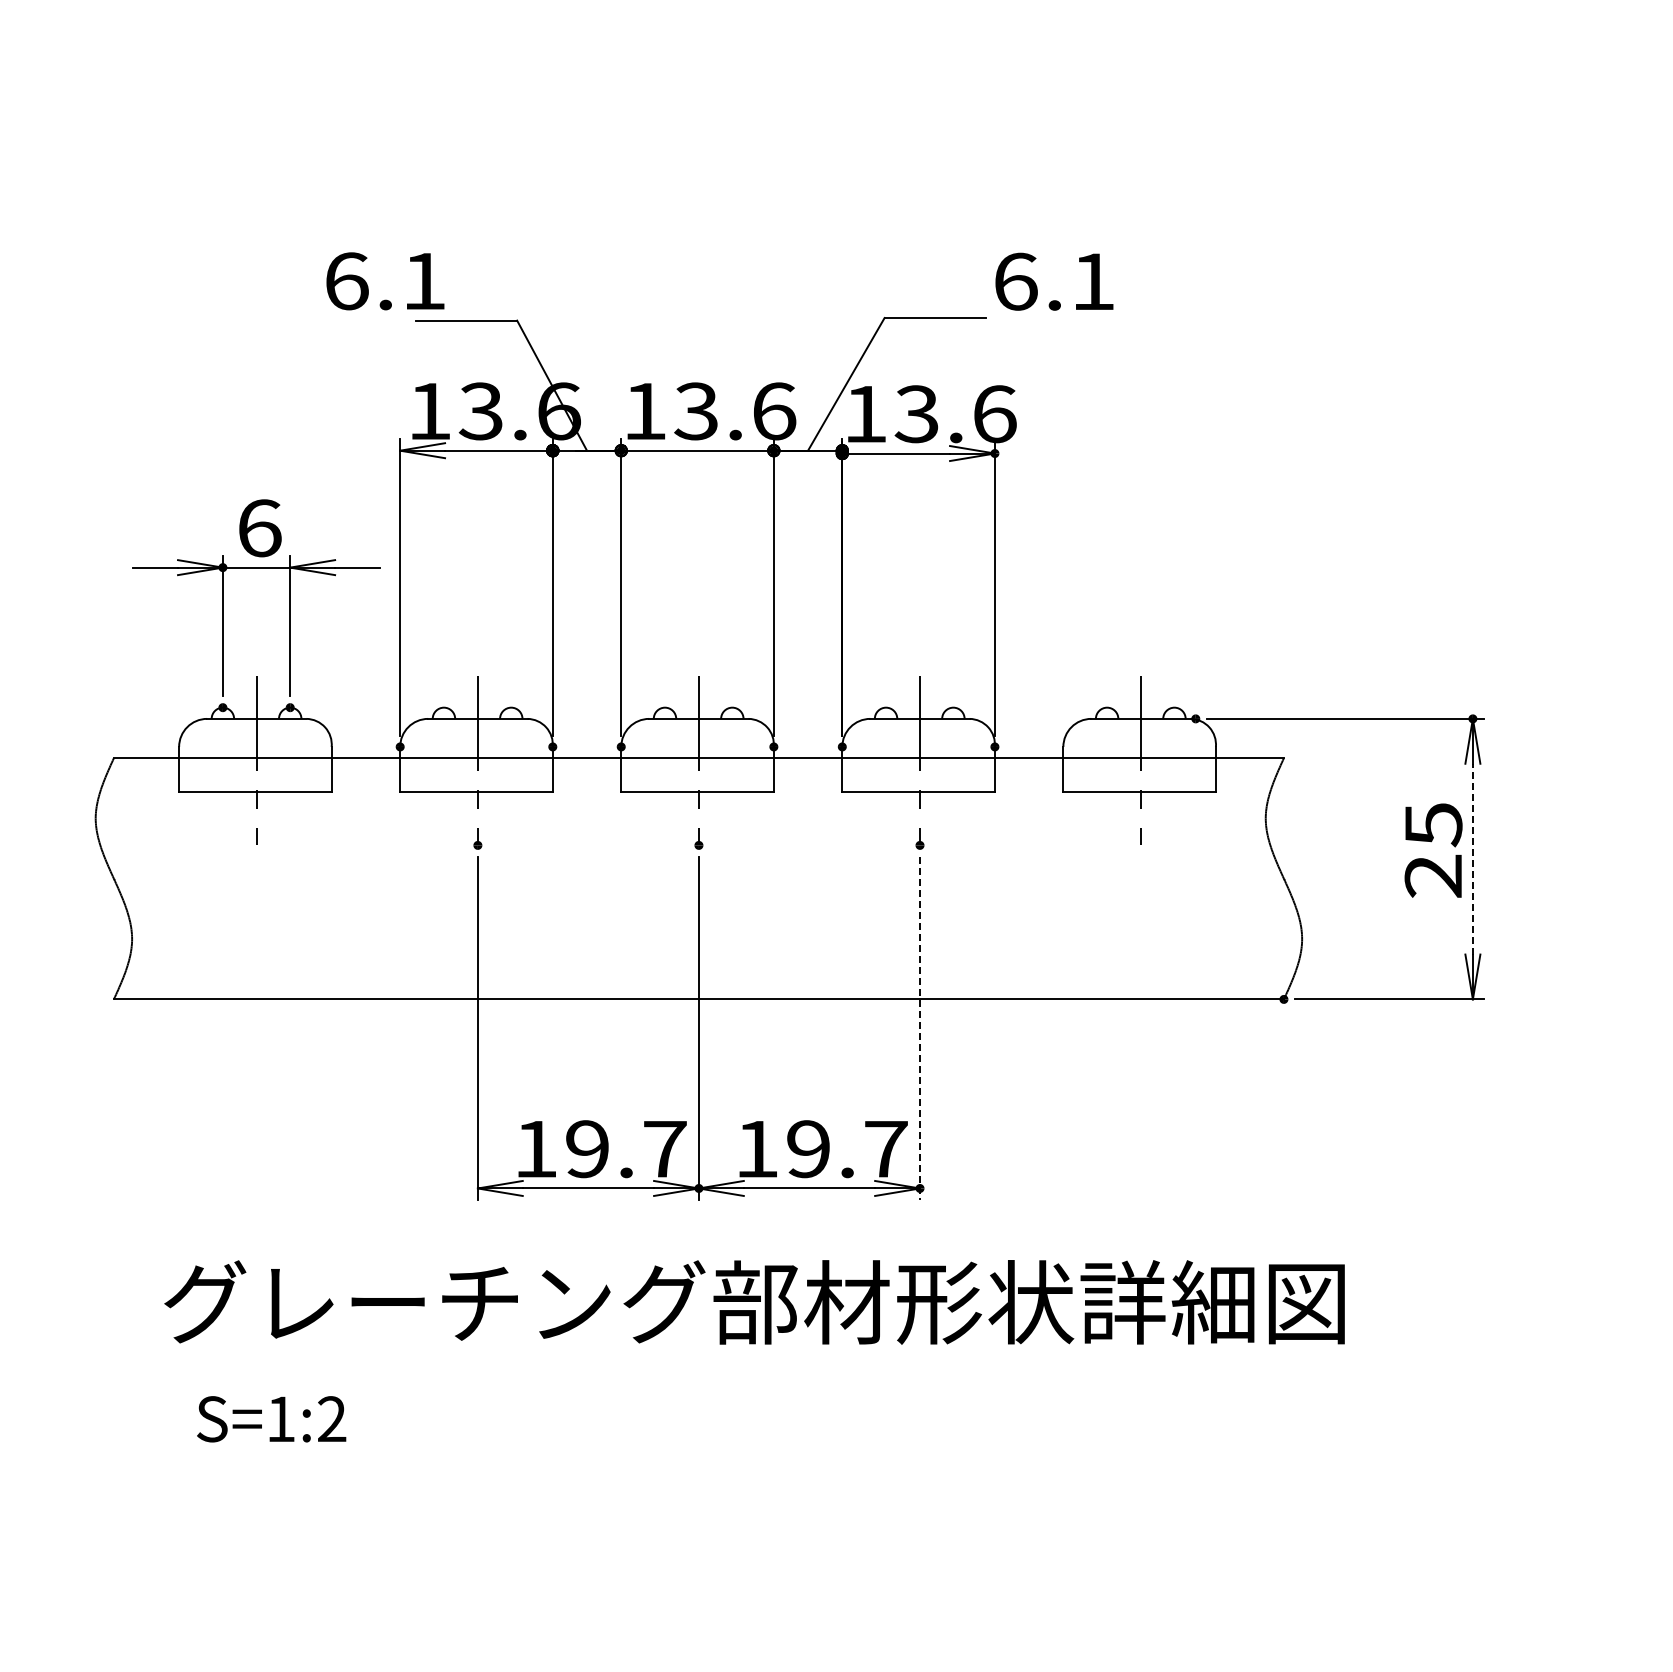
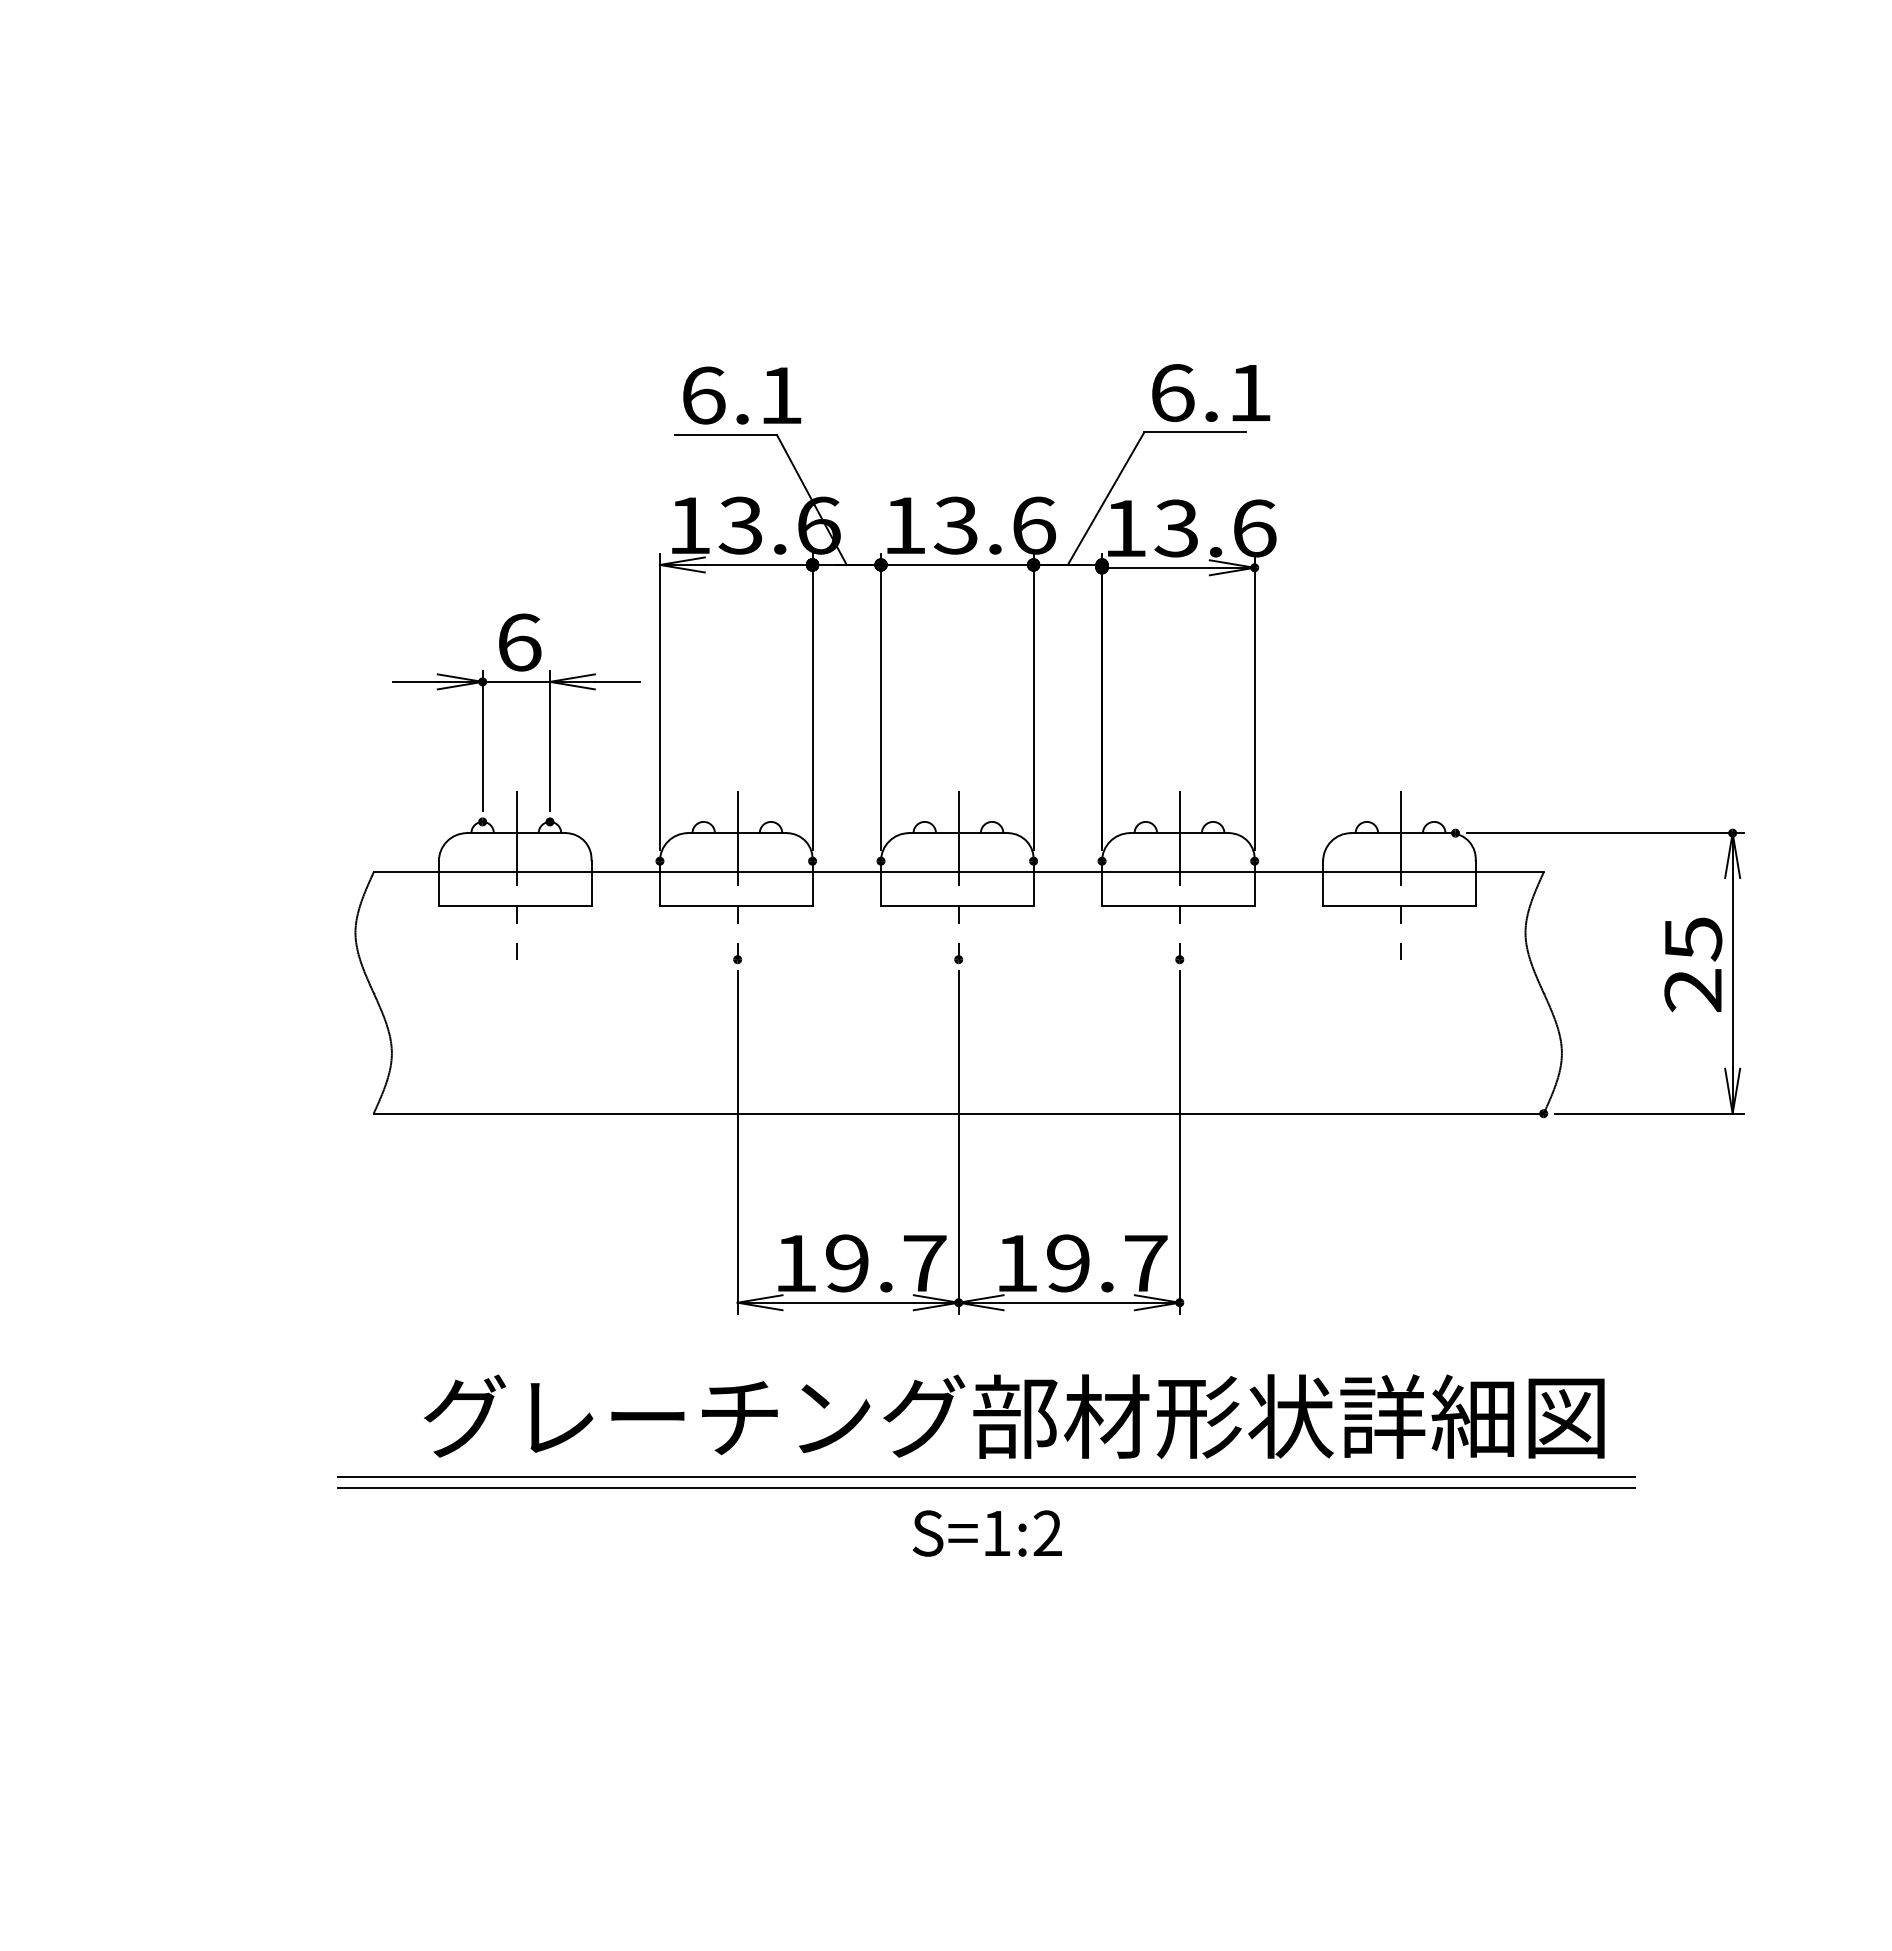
text: (385, 281) -> (742, 395), moved
text: (1054, 281) -> (1211, 392), moved
line: (1472, 858) -> (1732, 972), dashed -> solid
line: (919, 1028) -> (1179, 1142), dashed -> solid
line: (725, 1363) -> (985, 1477), added
line: (725, 1374) -> (985, 1488), added
text: (270, 1419) -> (986, 1533), moved

